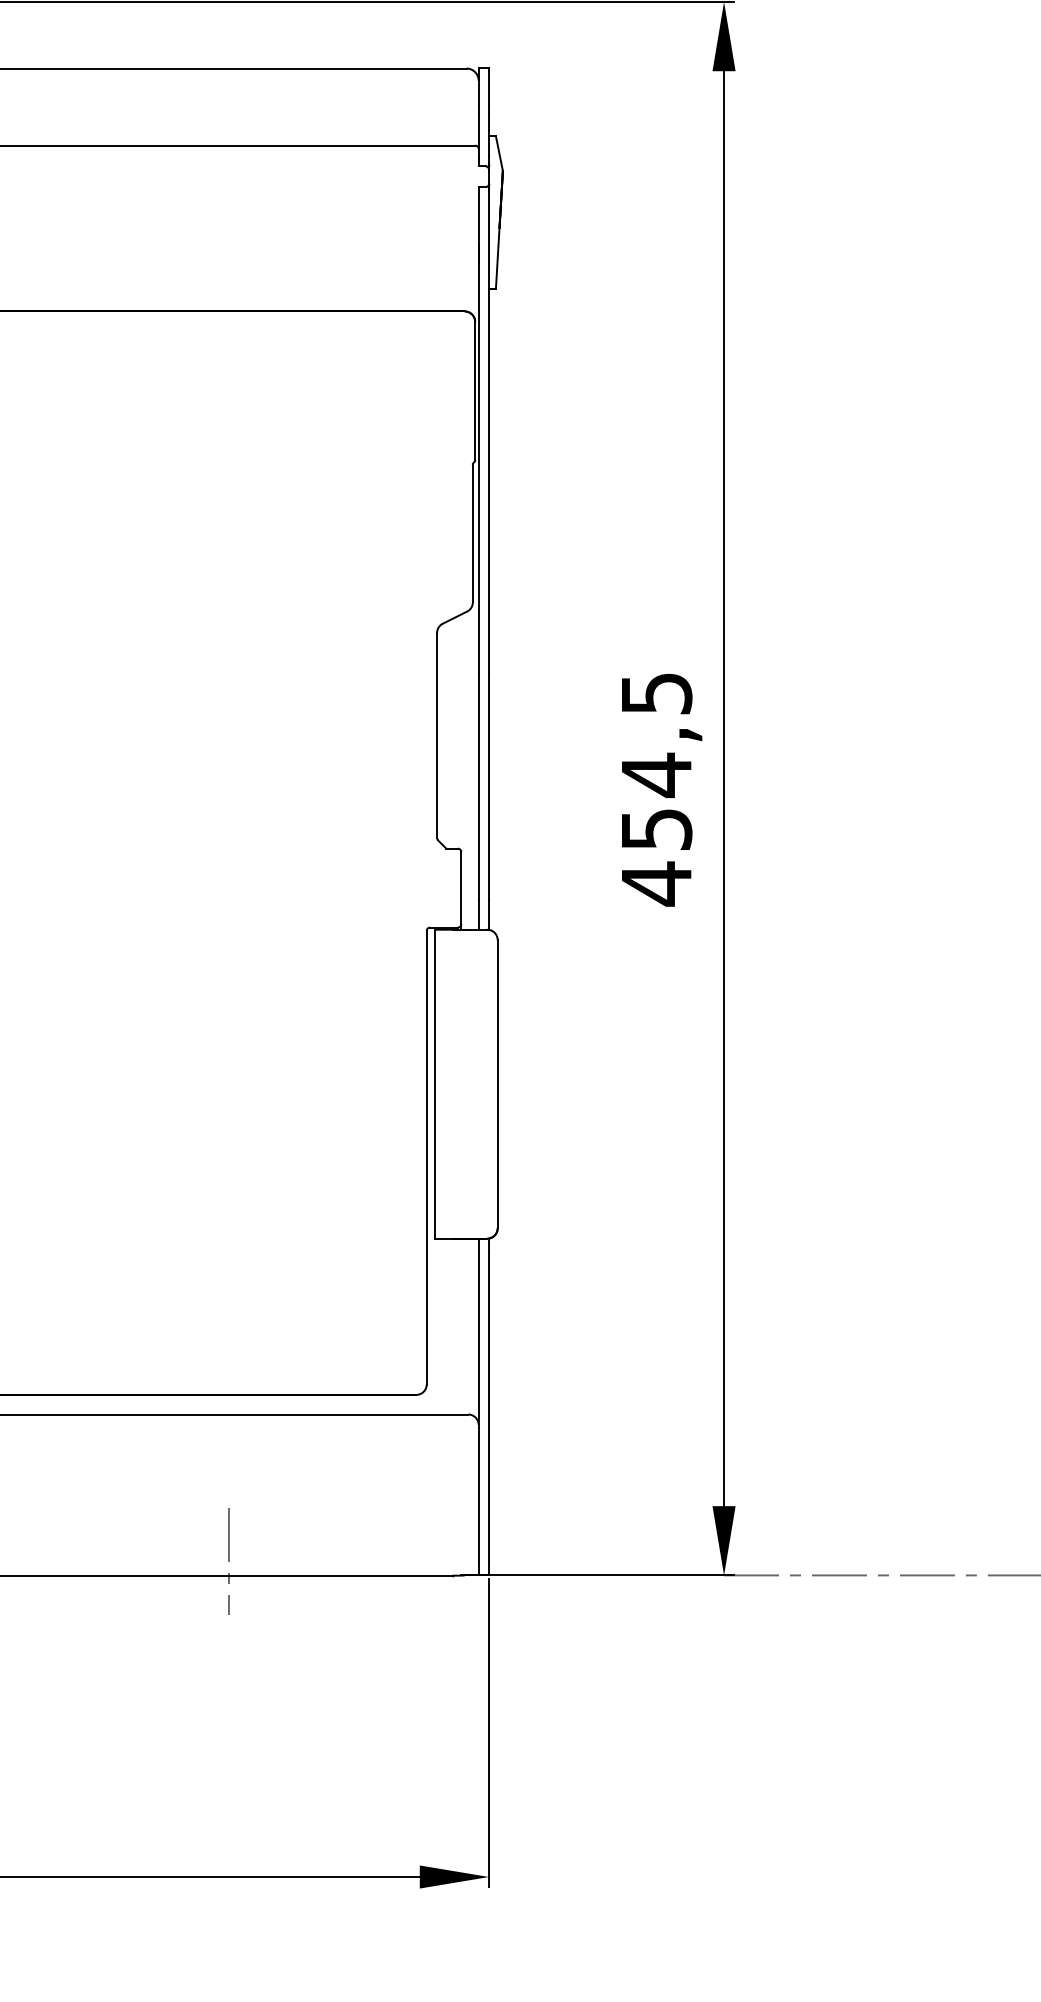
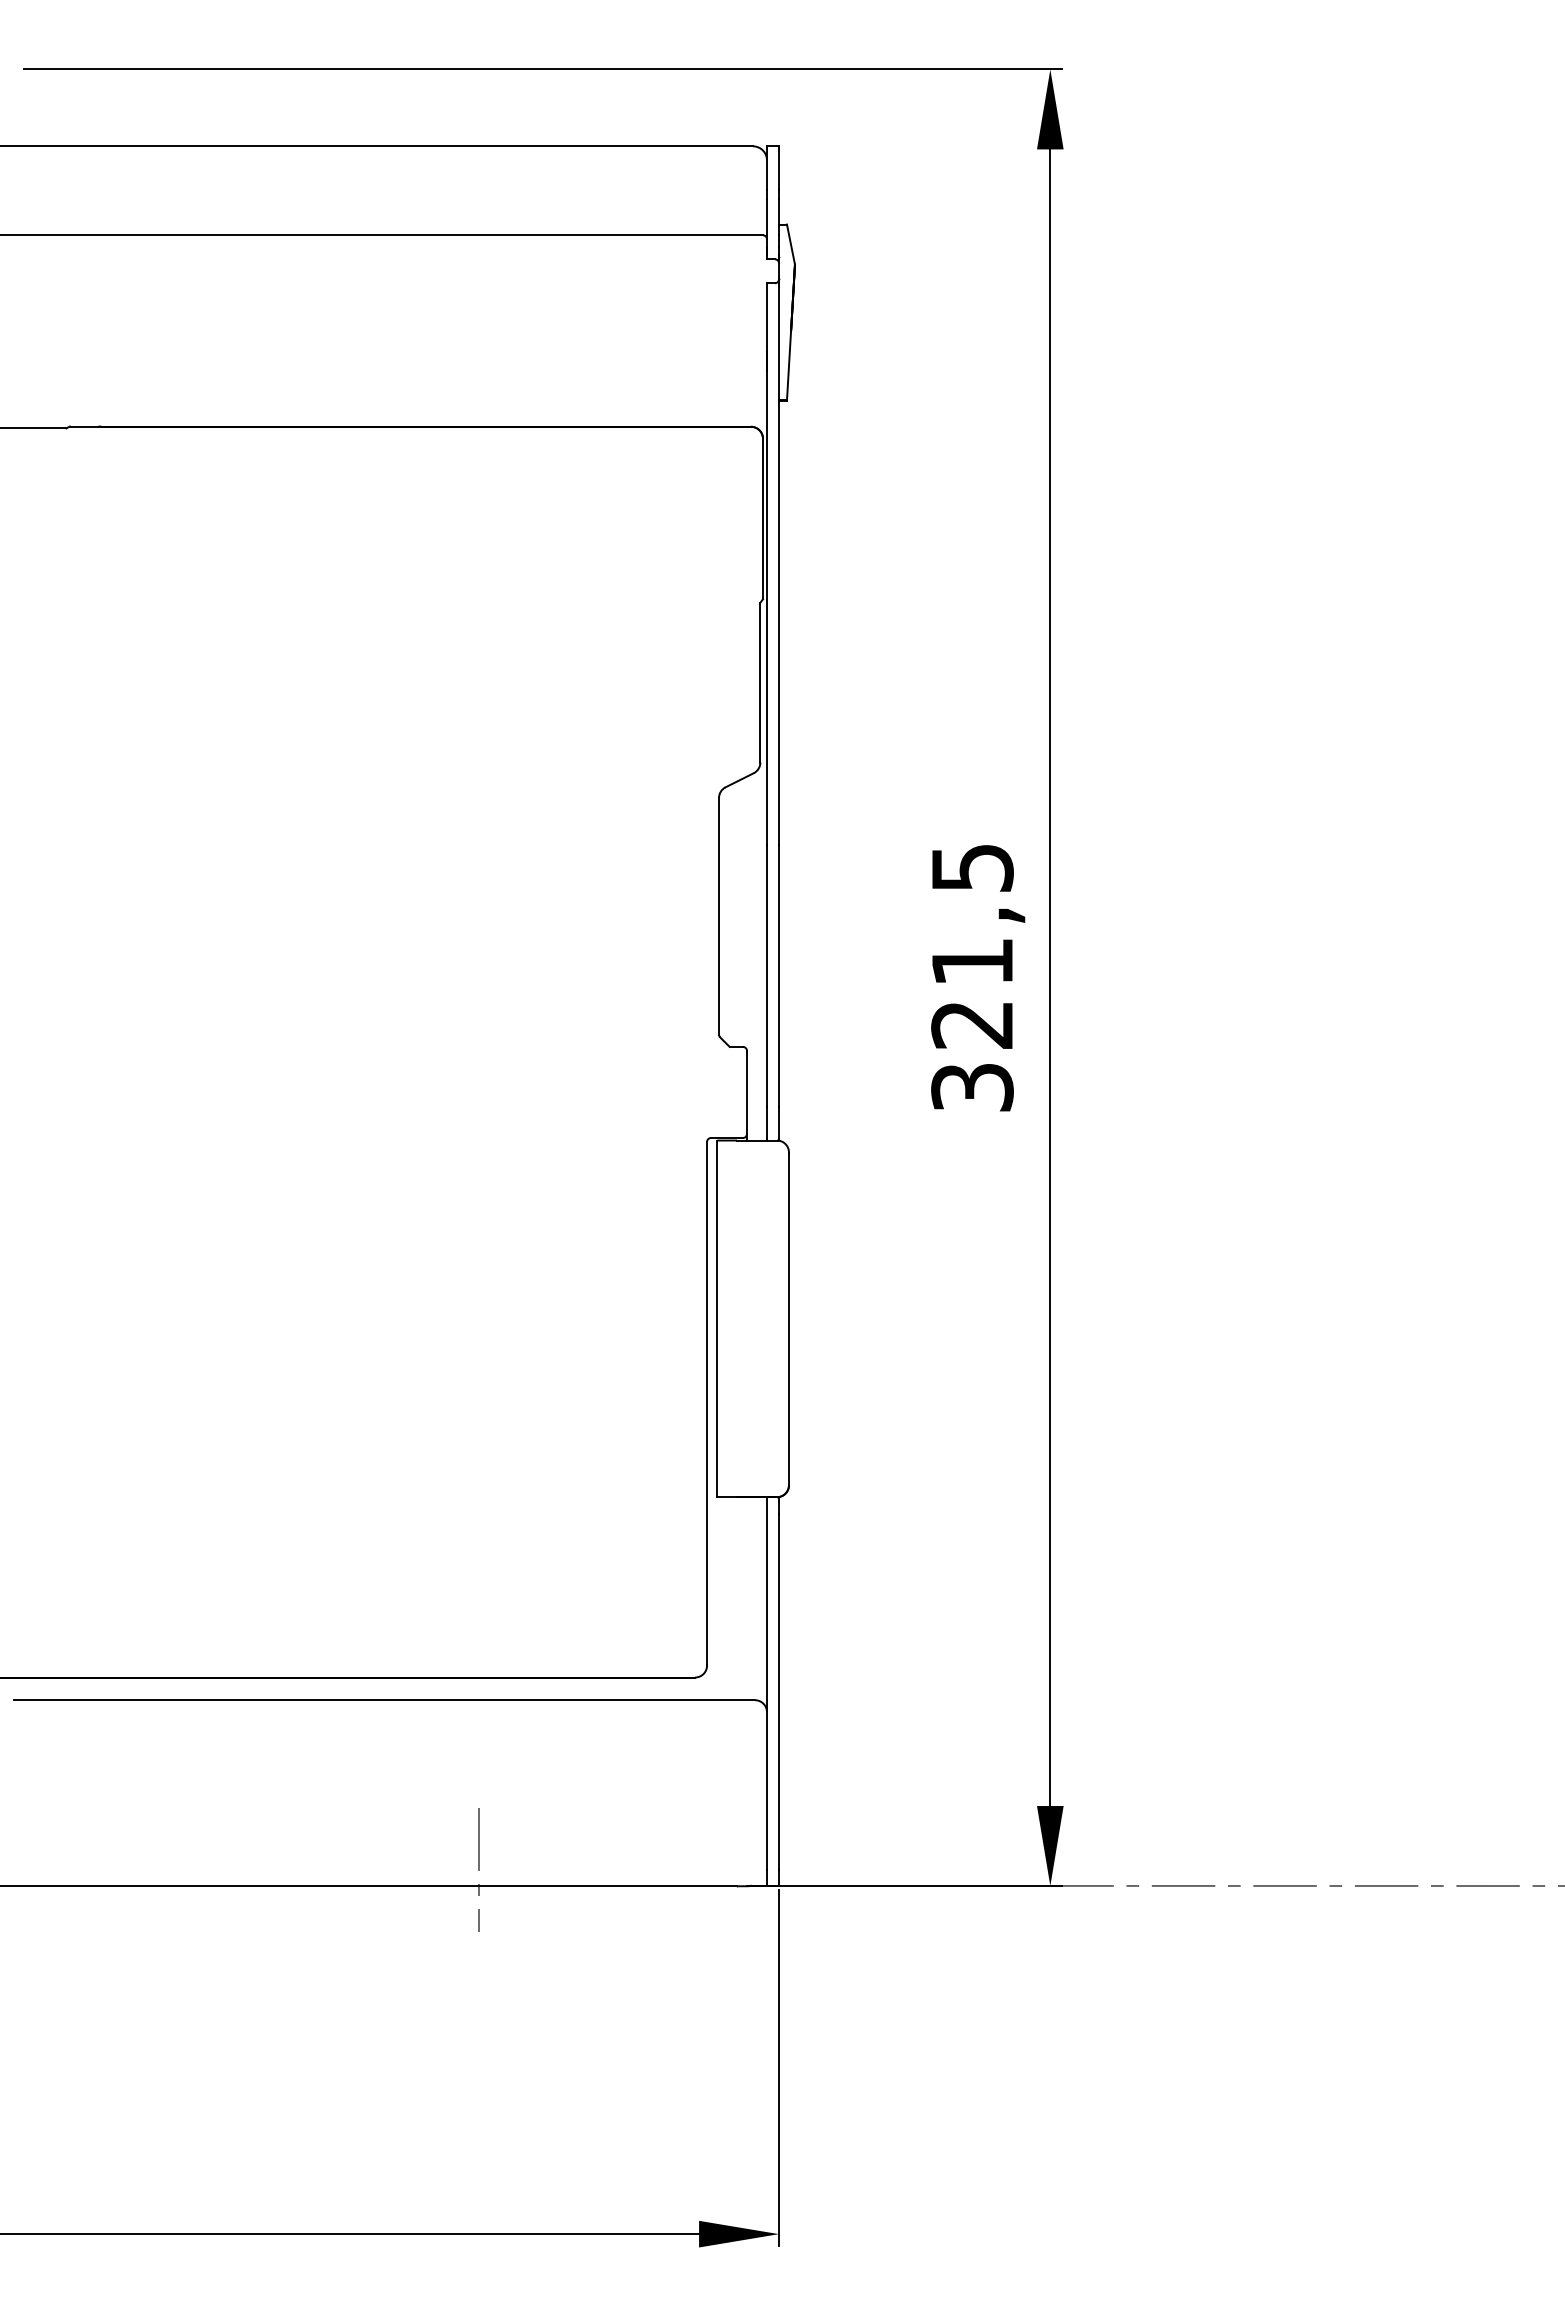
text: (656, 829) -> (972, 1024), 454,5 -> 321,5

